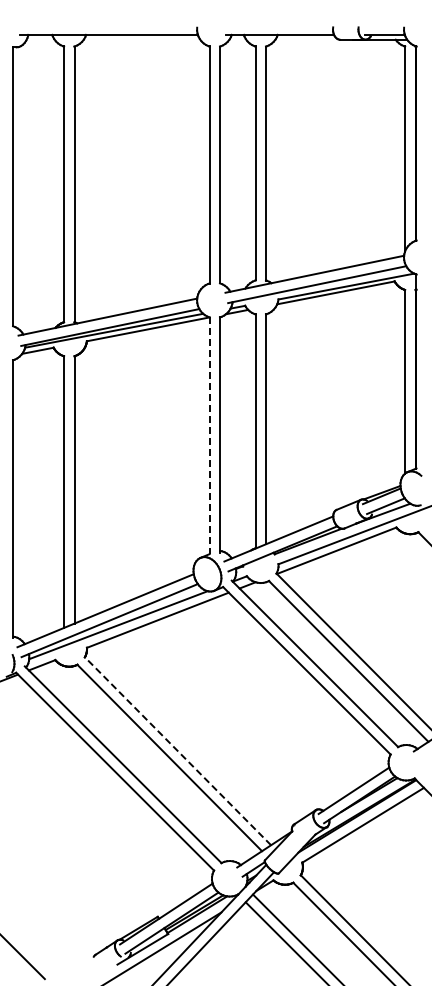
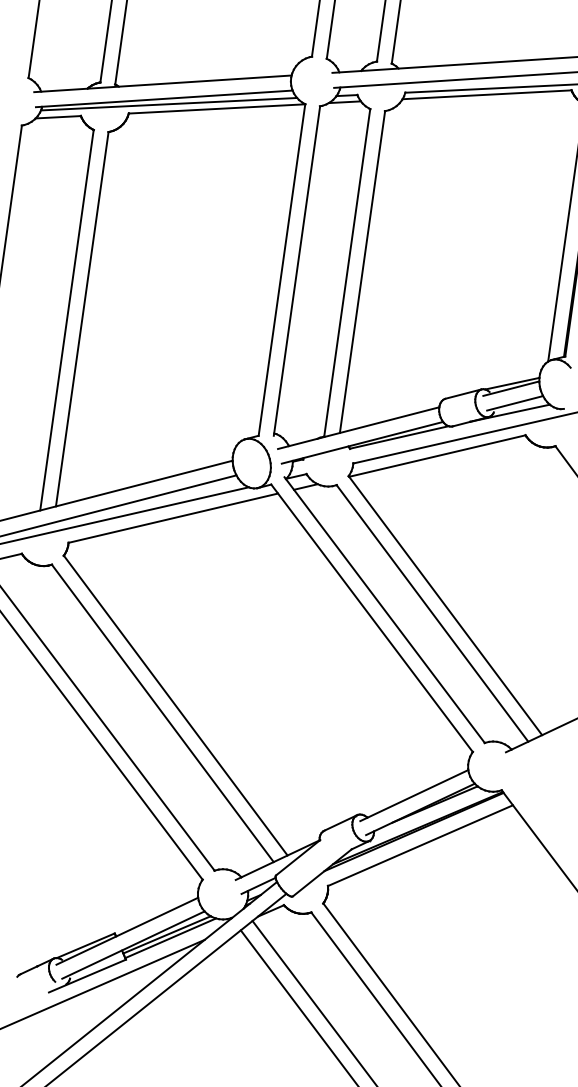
line: (209, 436) -> (281, 271), dashed -> solid
line: (177, 750) -> (175, 704), dashed -> solid

